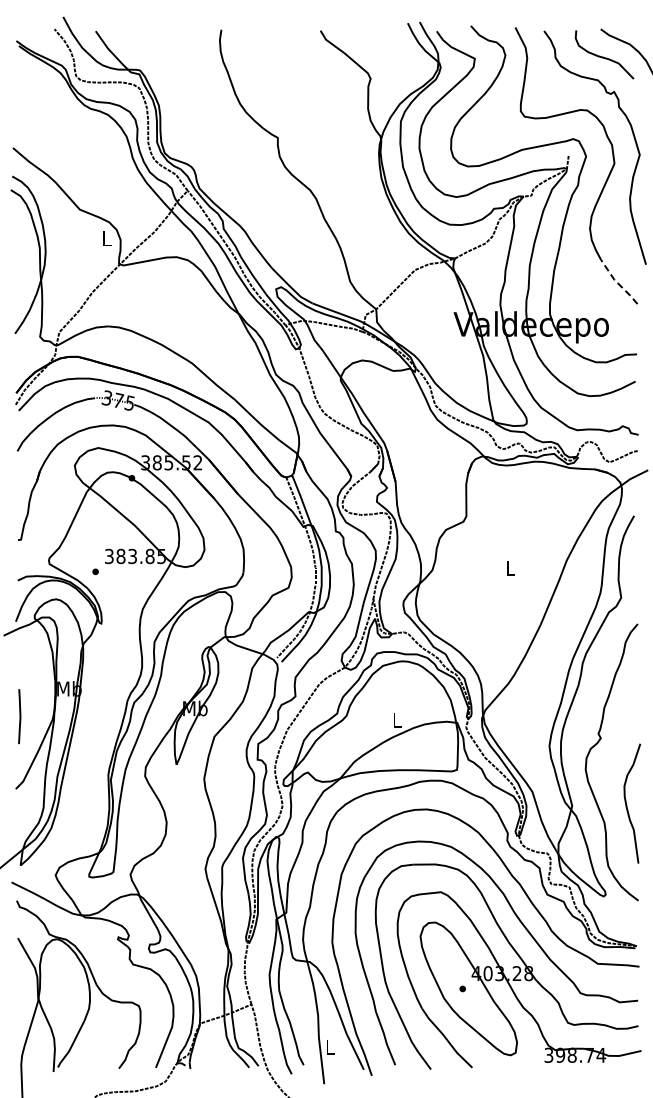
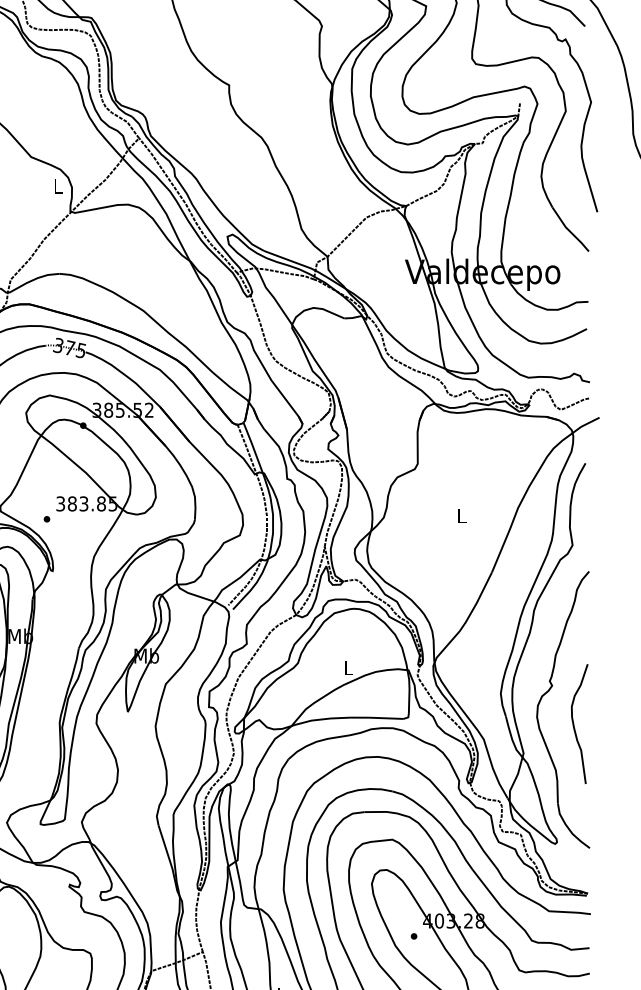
line: (617, 283) -> (568, 230), dashed -> solid
curve: (627, 804) -> (574, 724), moved

